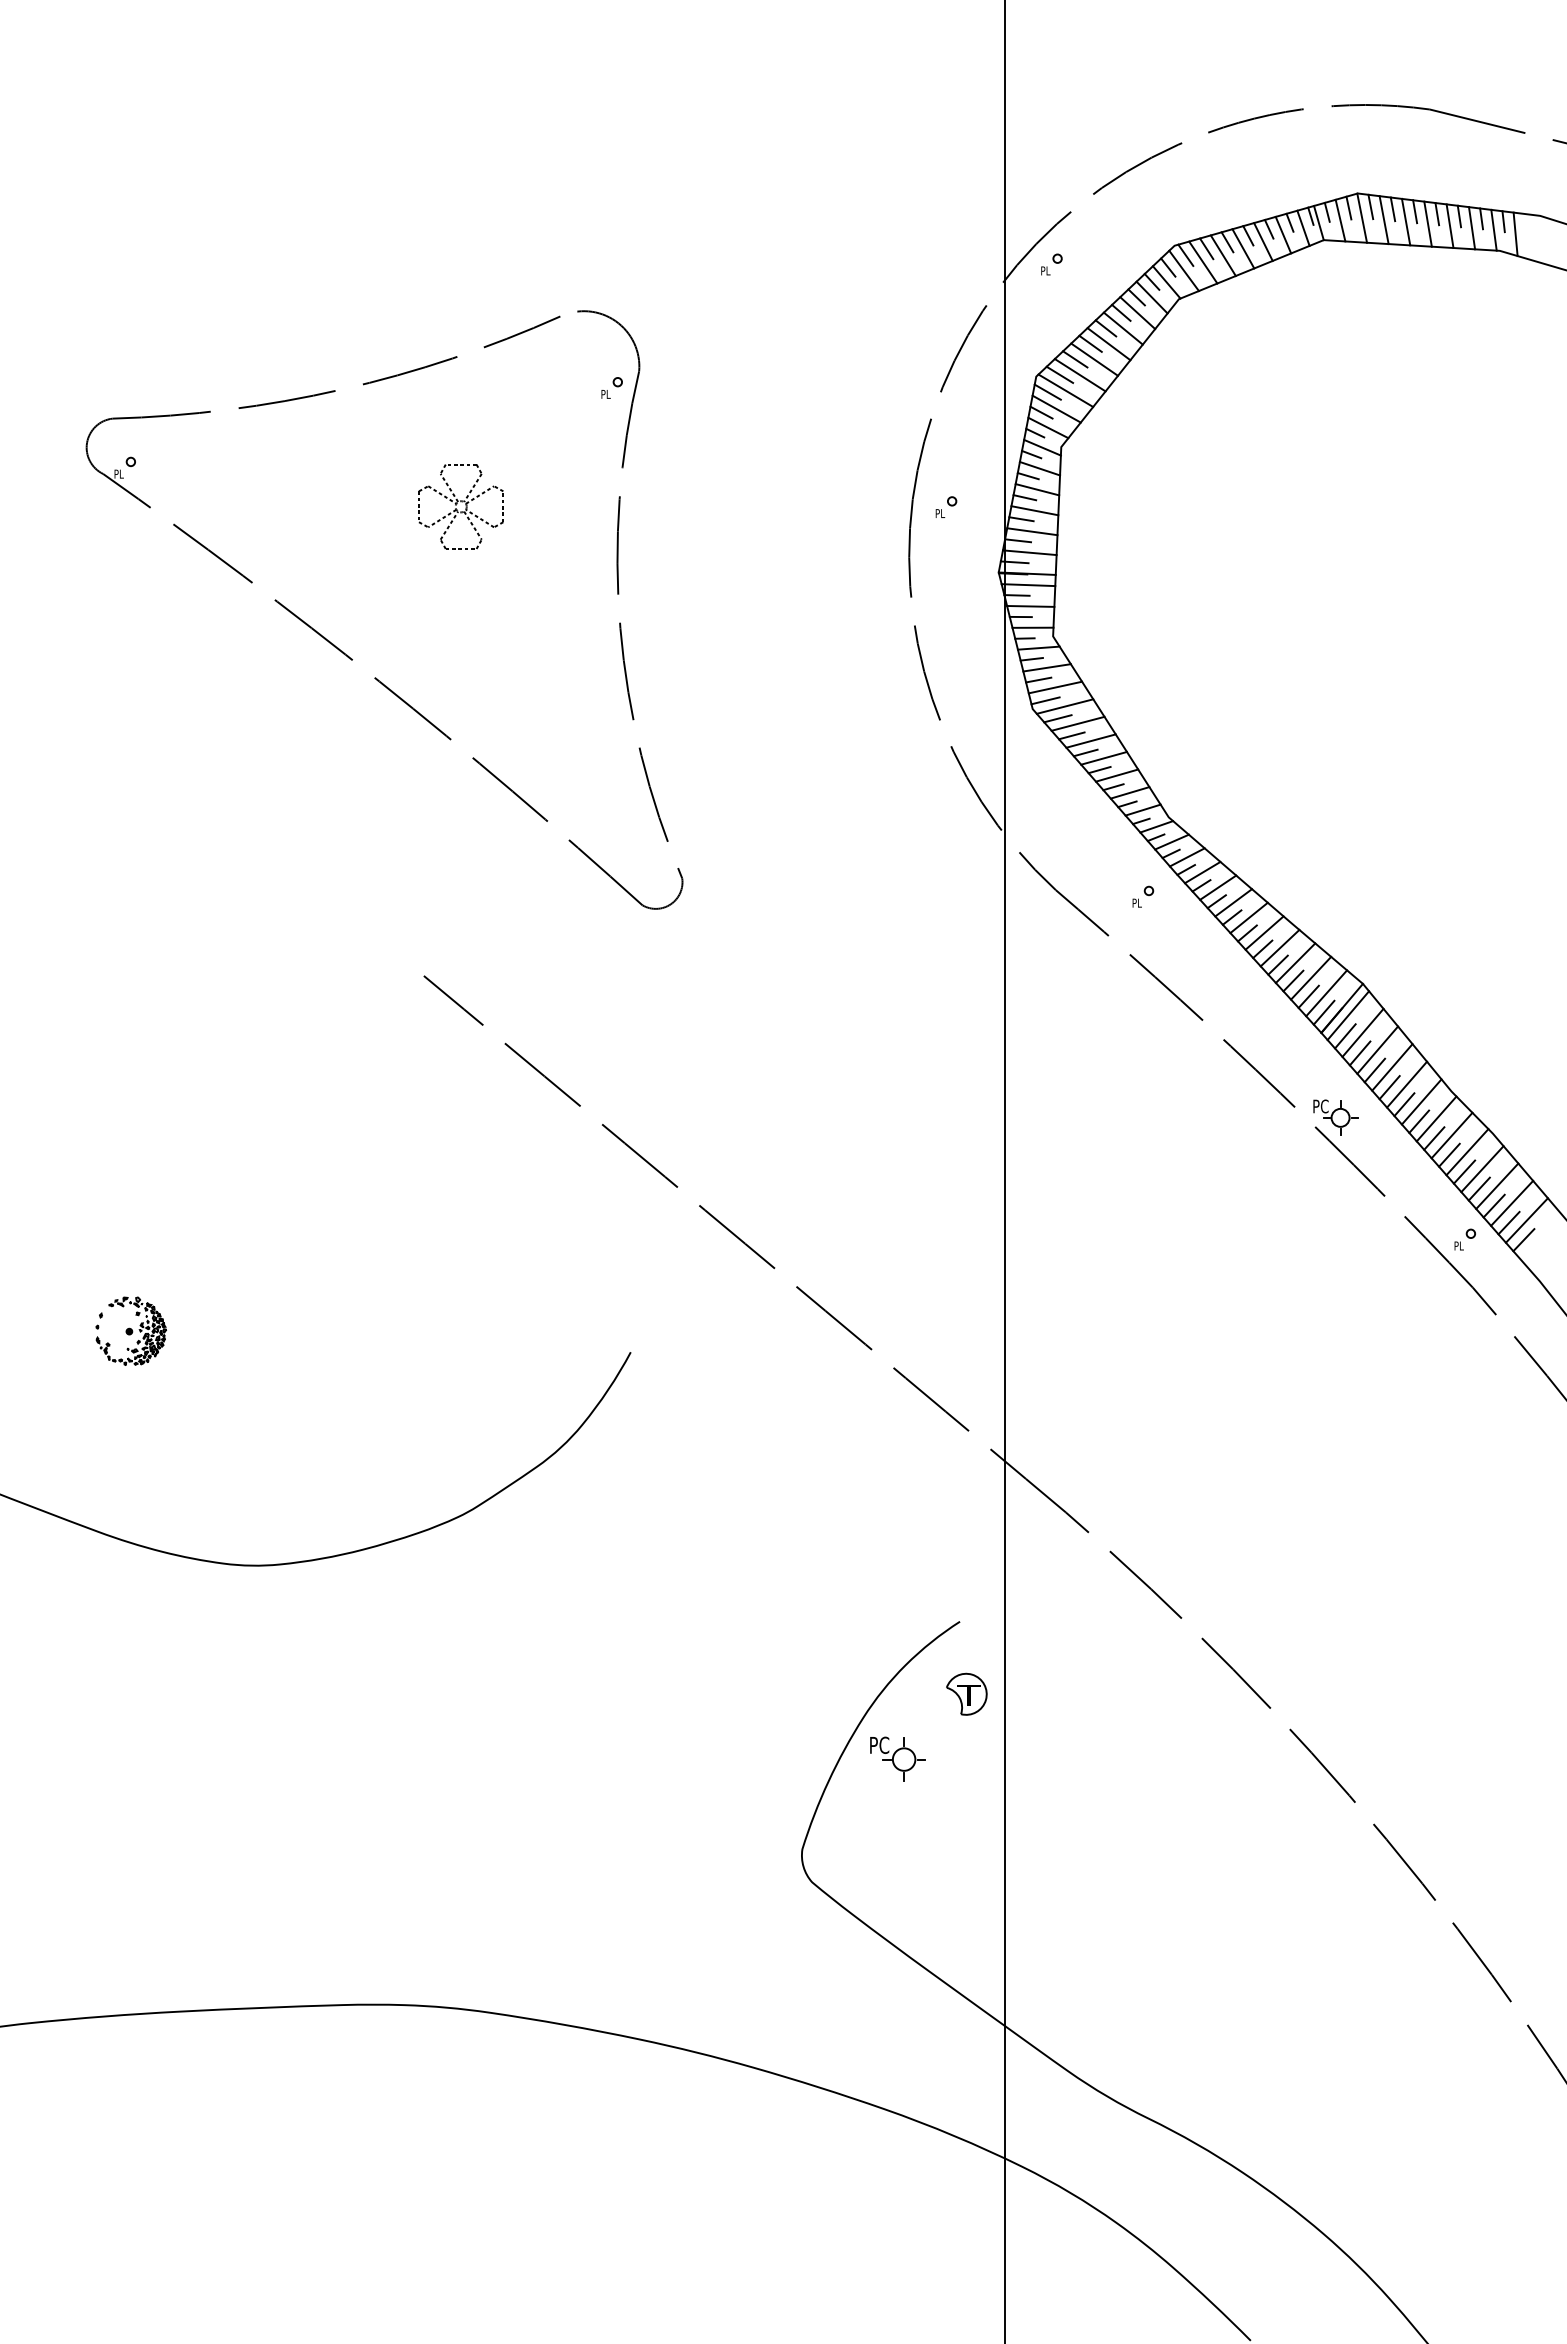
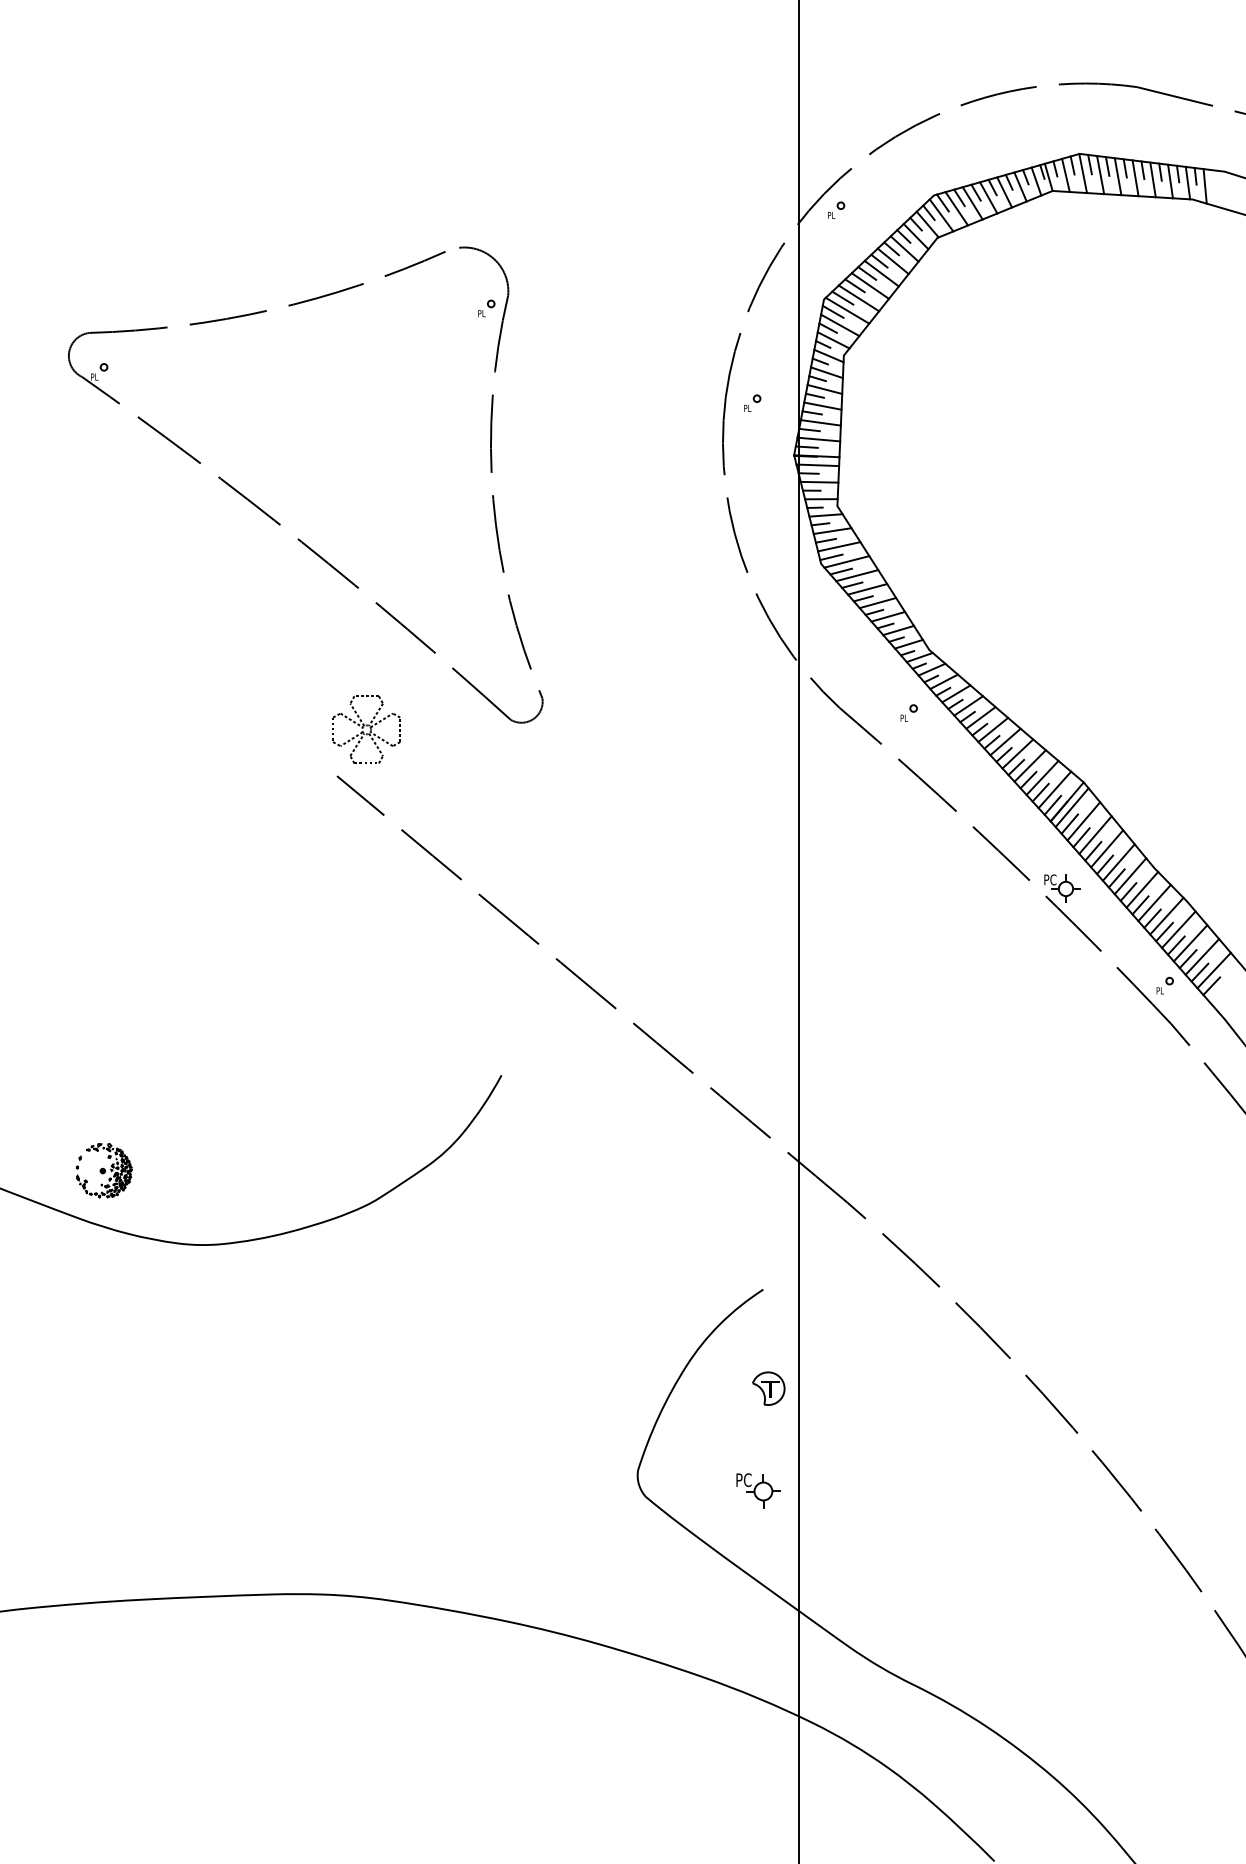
part: (460, 506) -> (366, 729), moved
part: (130, 1330) -> (103, 1170), moved
part: (966, 1693) -> (768, 1388), moved
part: (897, 1758) -> (758, 1490), moved

